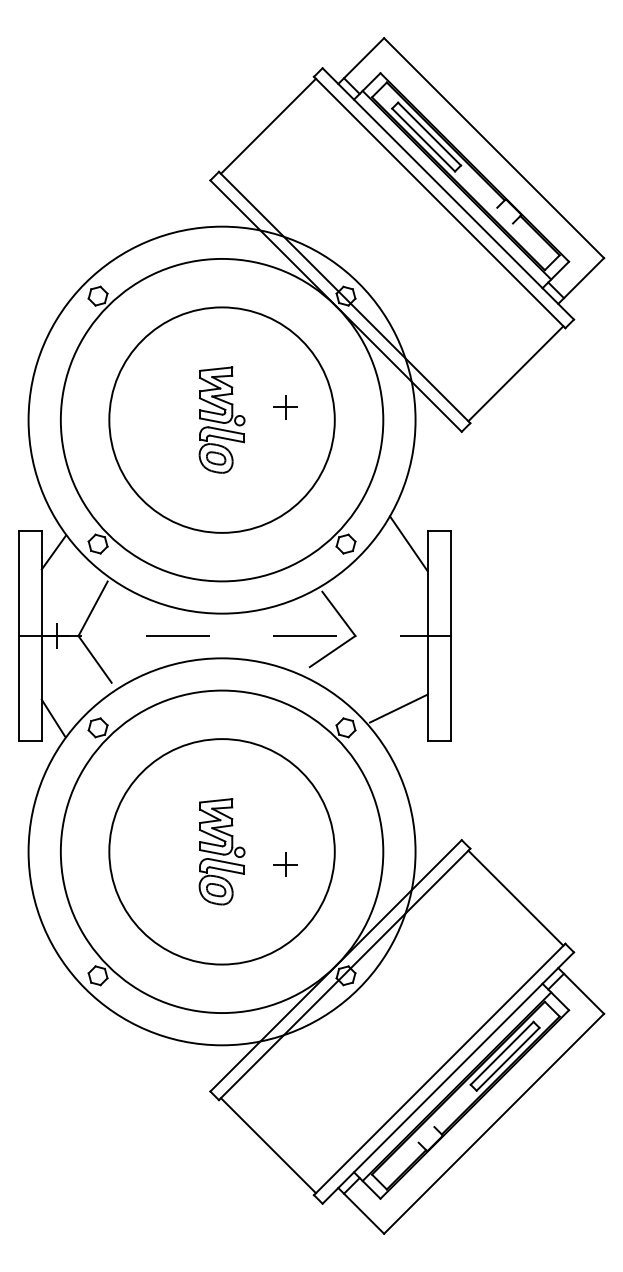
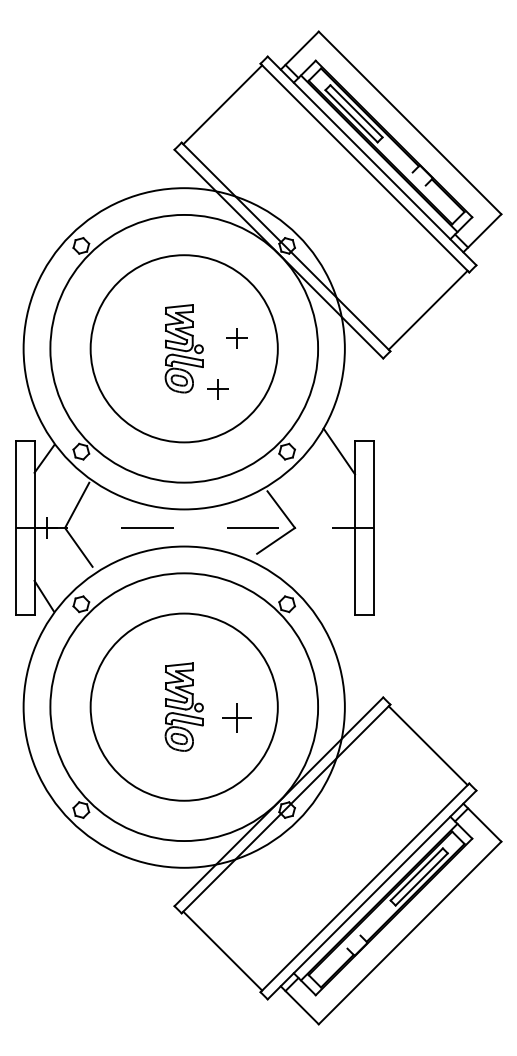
part: (262, 469) -> (217, 389), added
line: (399, 707) -> (331, 587), removed
part: (285, 864) -> (236, 717), size x1.4

